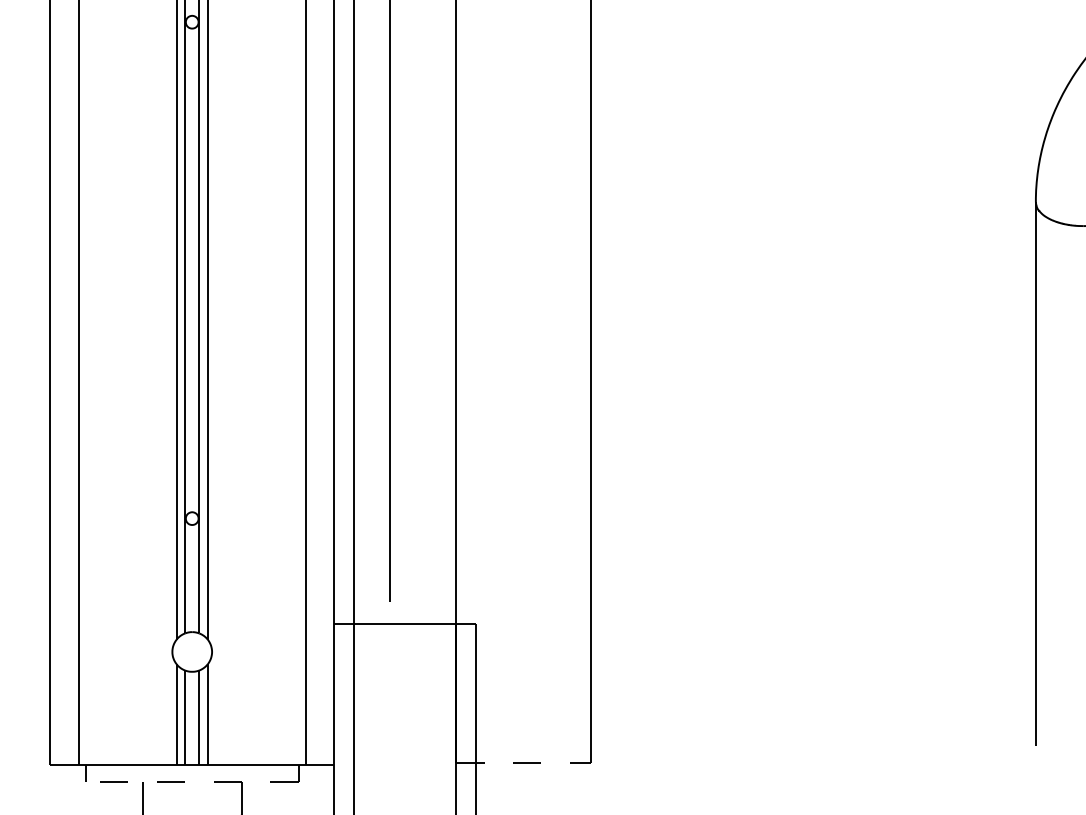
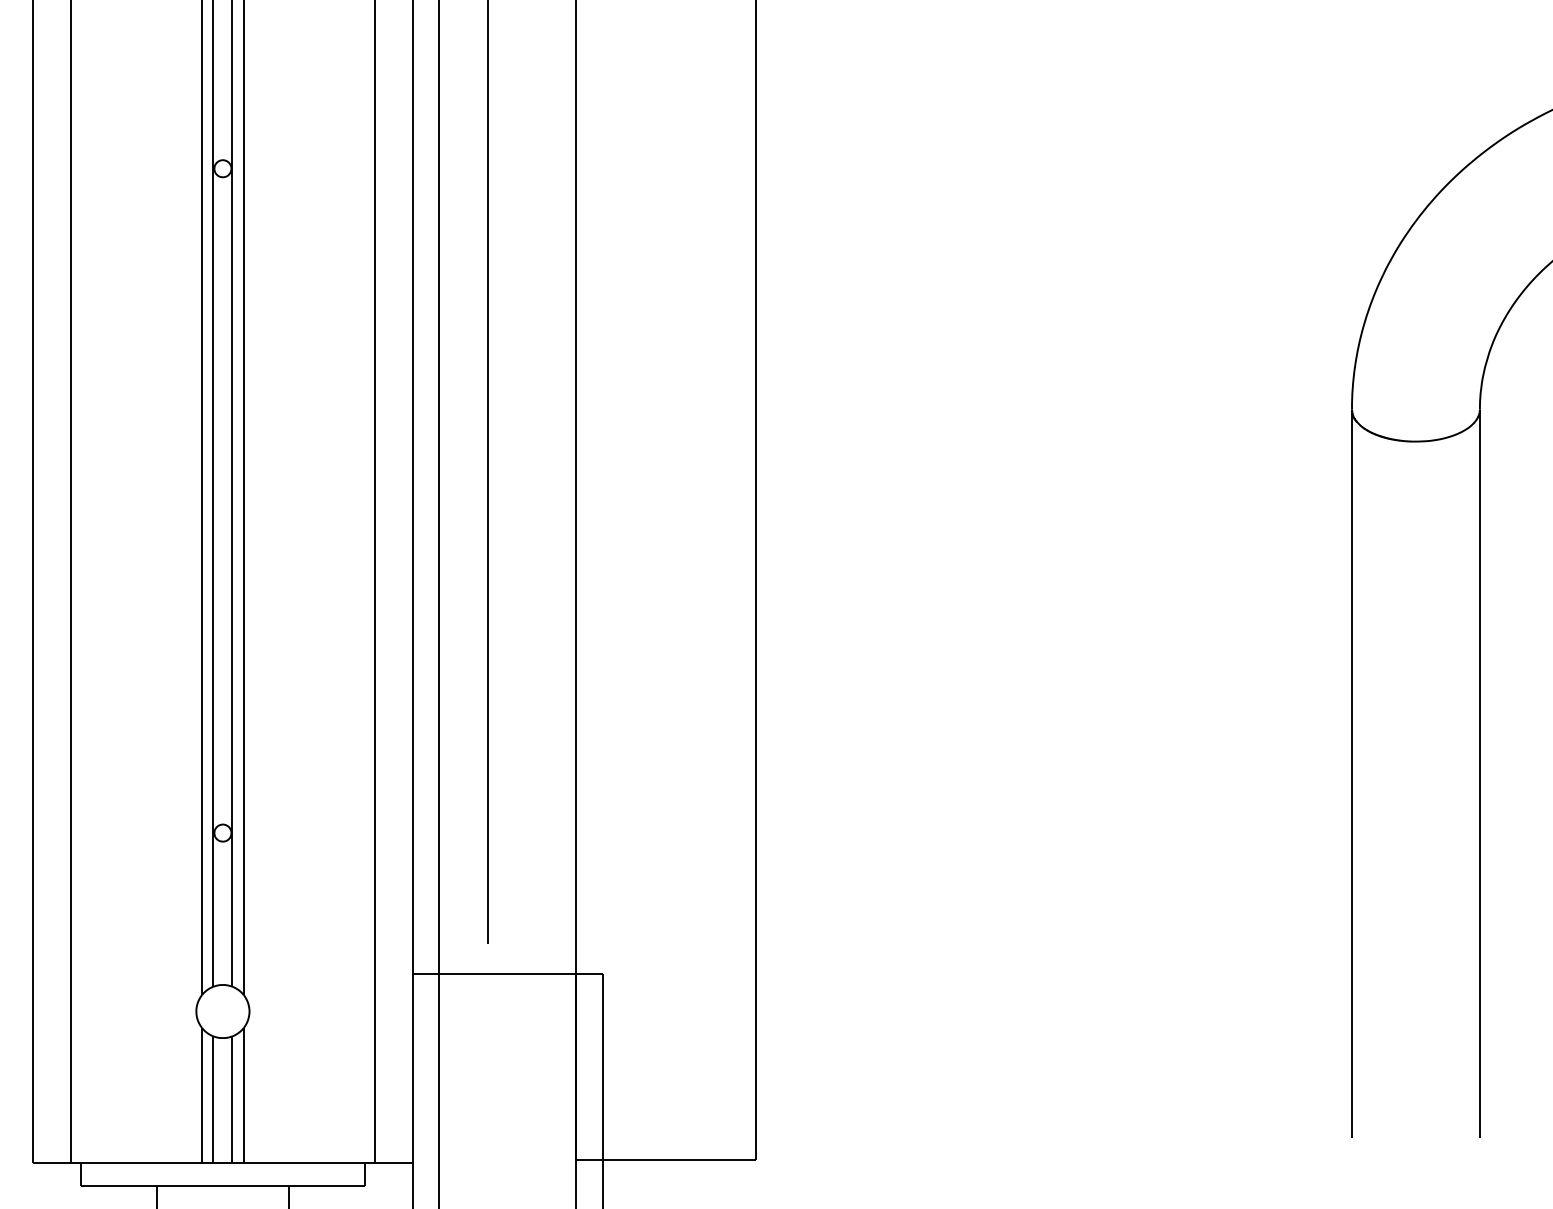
line: (523, 763) -> (666, 1160), dashed -> solid
line: (191, 782) -> (222, 1186), dashed -> solid

